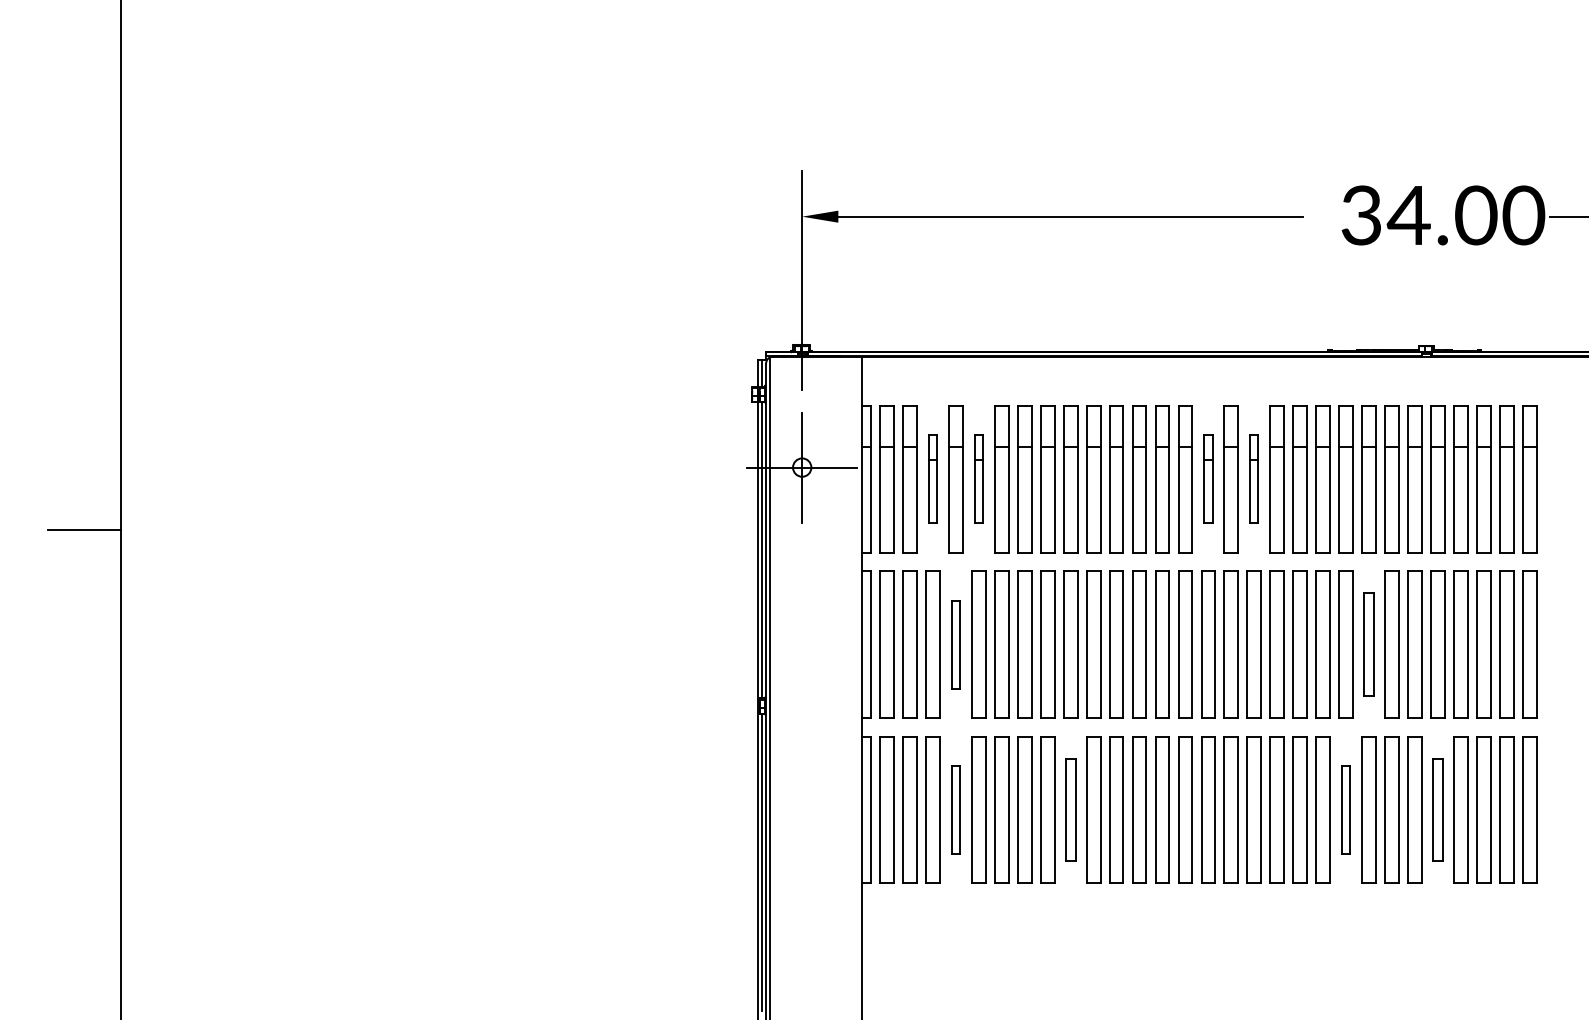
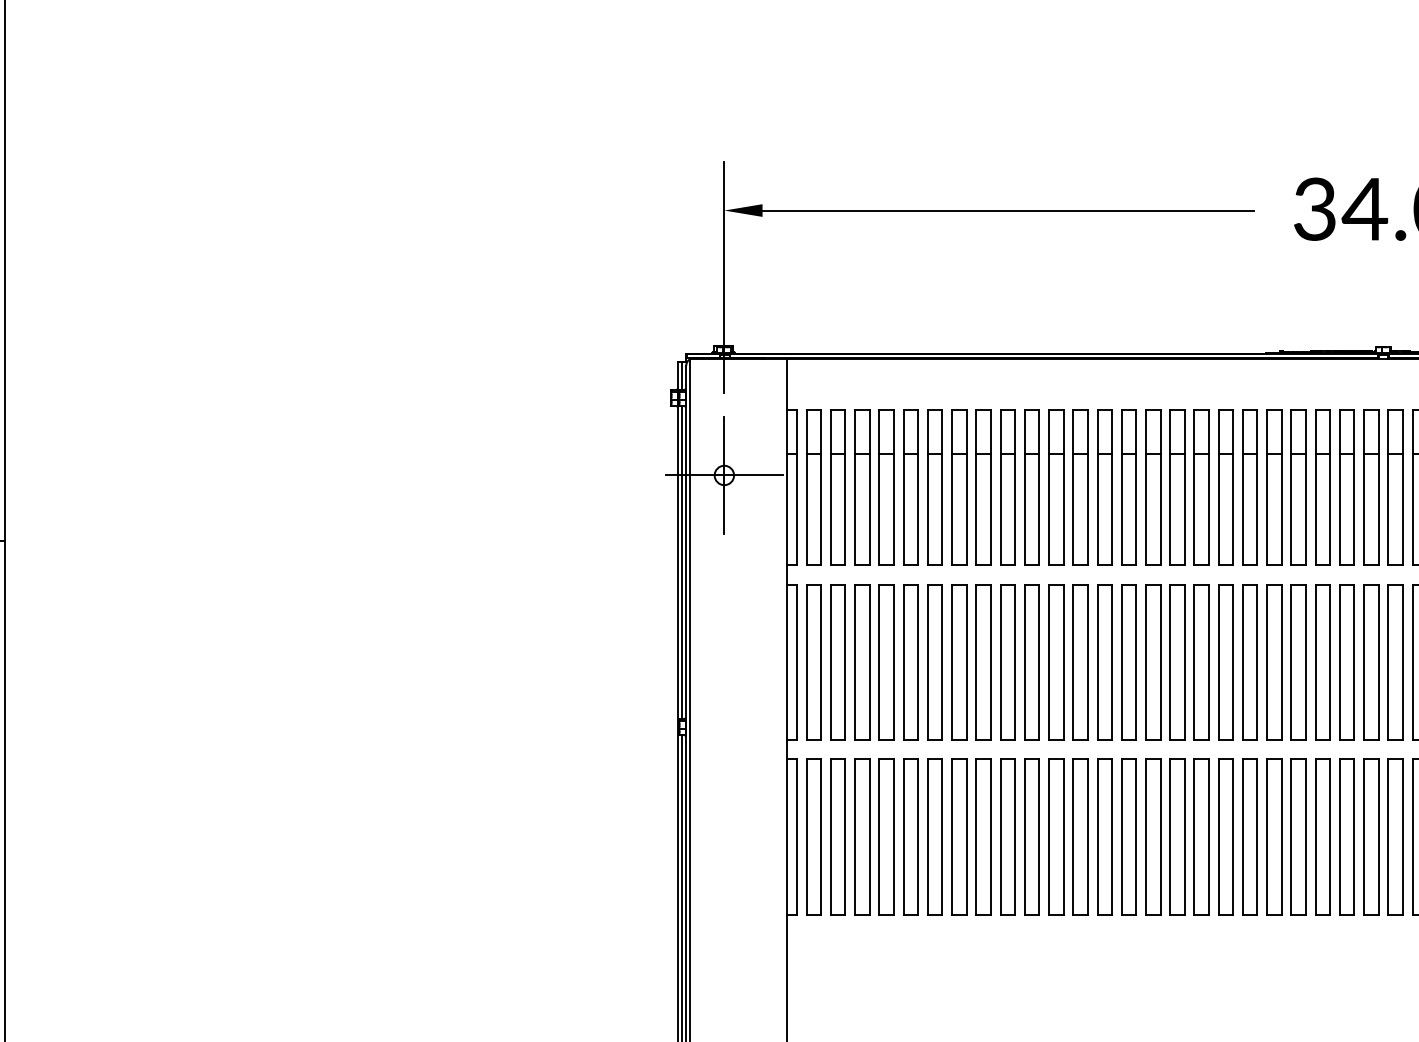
part: (932, 479) -> (861, 488), size x1.67
part: (978, 479) -> (910, 488), size x1.67
part: (1208, 479) -> (1153, 488), size x1.67
part: (1253, 479) -> (1200, 488), size x1.67
part: (955, 644) -> (886, 662), size x1.67
part: (1368, 644) -> (1322, 662), size x1.43
part: (955, 809) -> (886, 836), size x1.67
part: (1070, 809) -> (1007, 836), size x1.43
part: (1345, 809) -> (1297, 836), size x1.67
part: (1437, 809) -> (1395, 836), size x1.43

